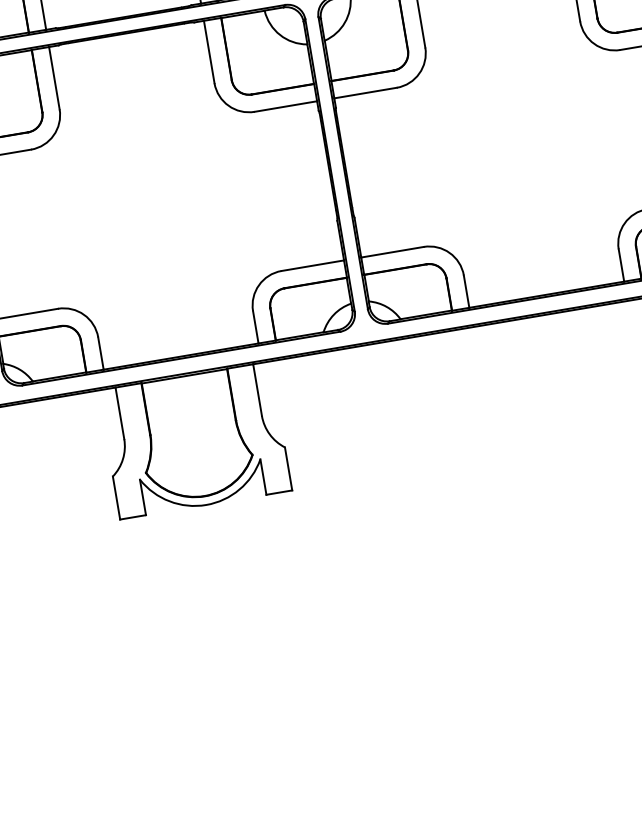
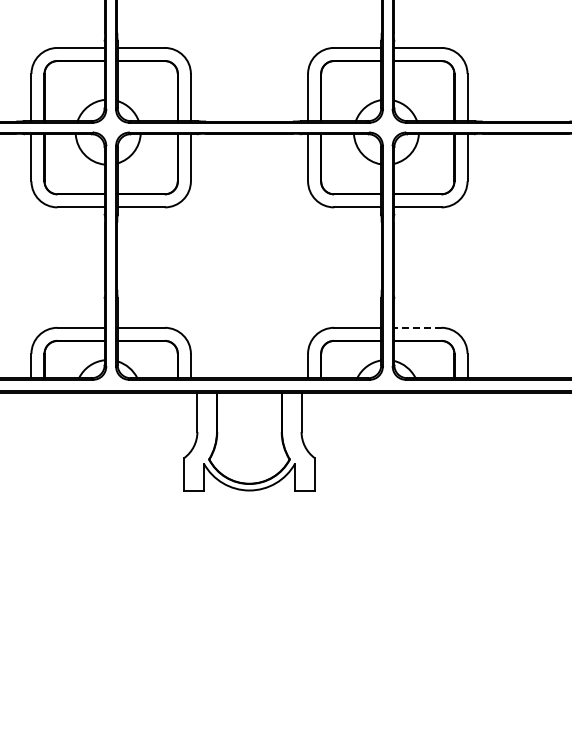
line: (391, 251) -> (417, 327), solid -> dashed

